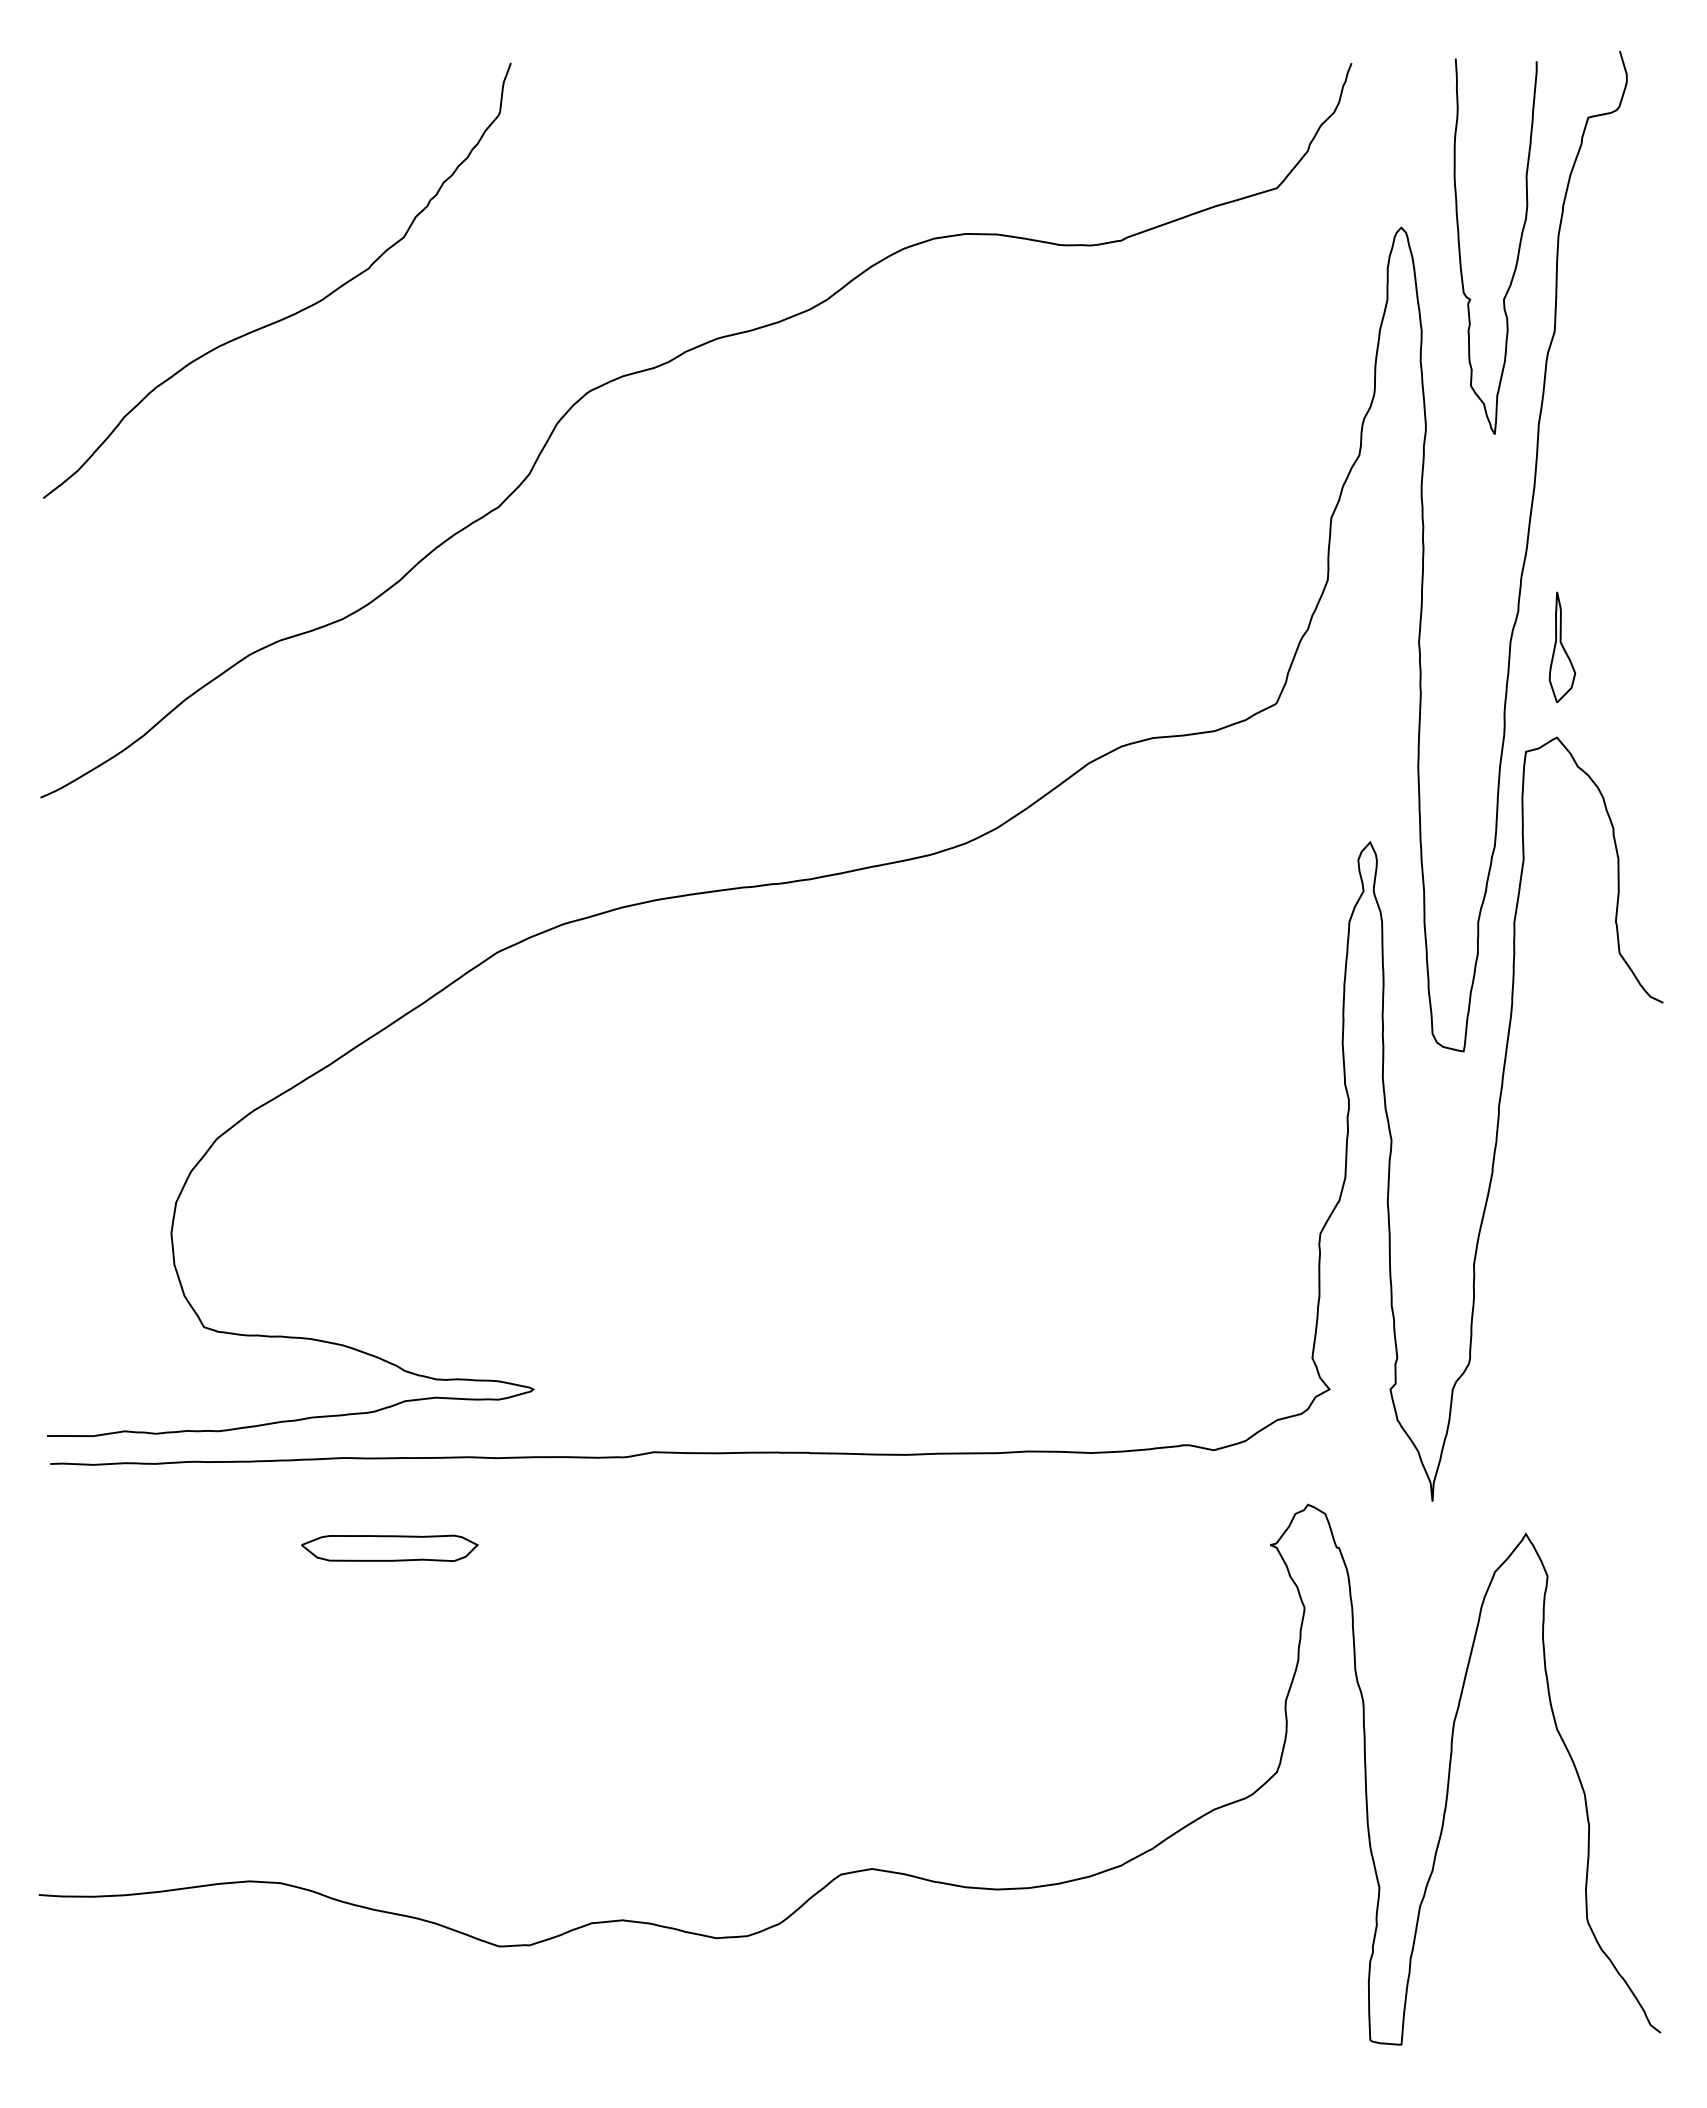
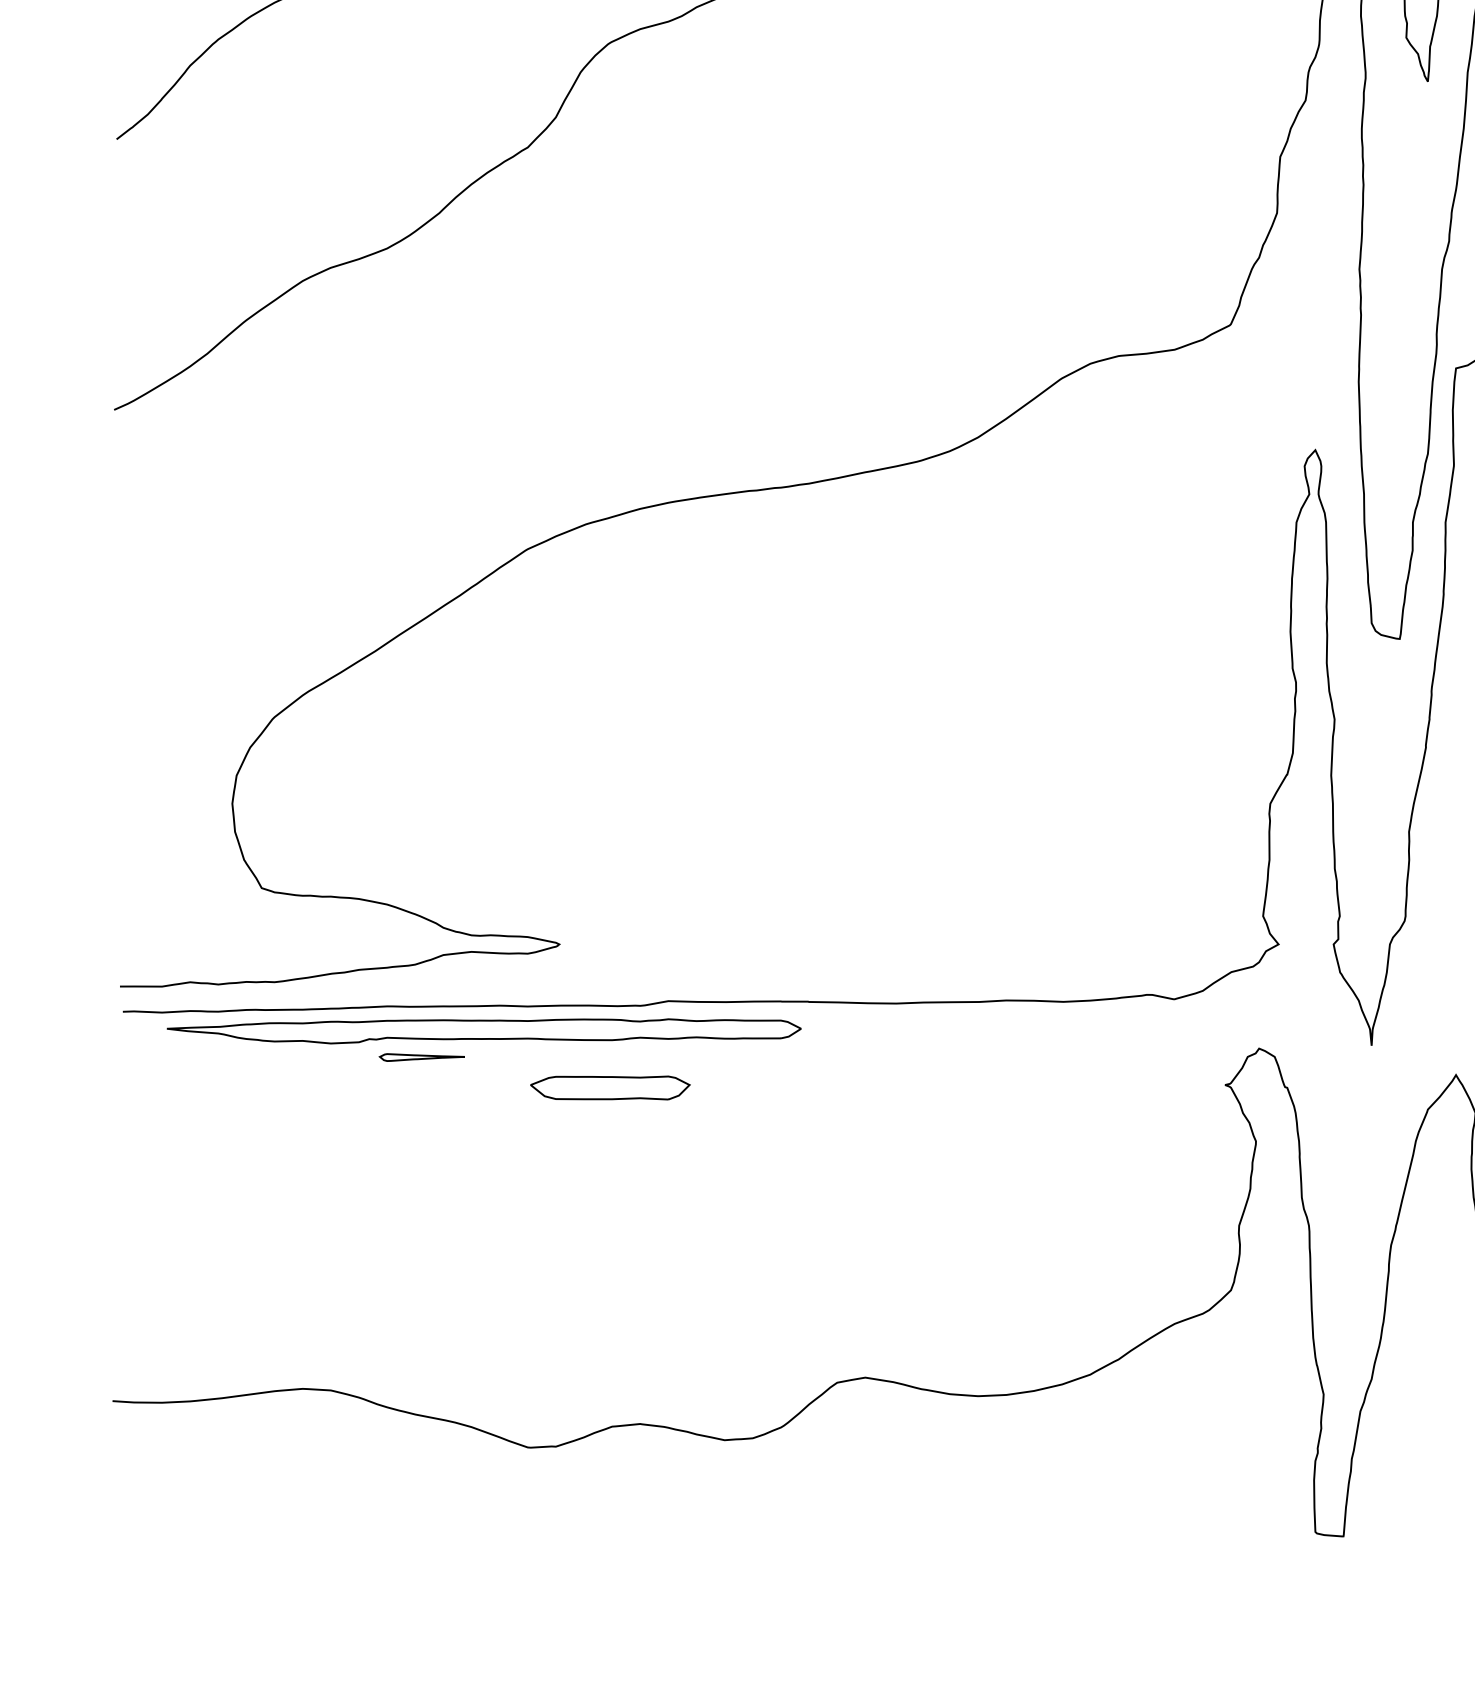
part: (450, 1485) -> (484, 1031), added
part: (380, 1514) -> (421, 1057), added
part: (389, 1547) -> (610, 1087), moved

